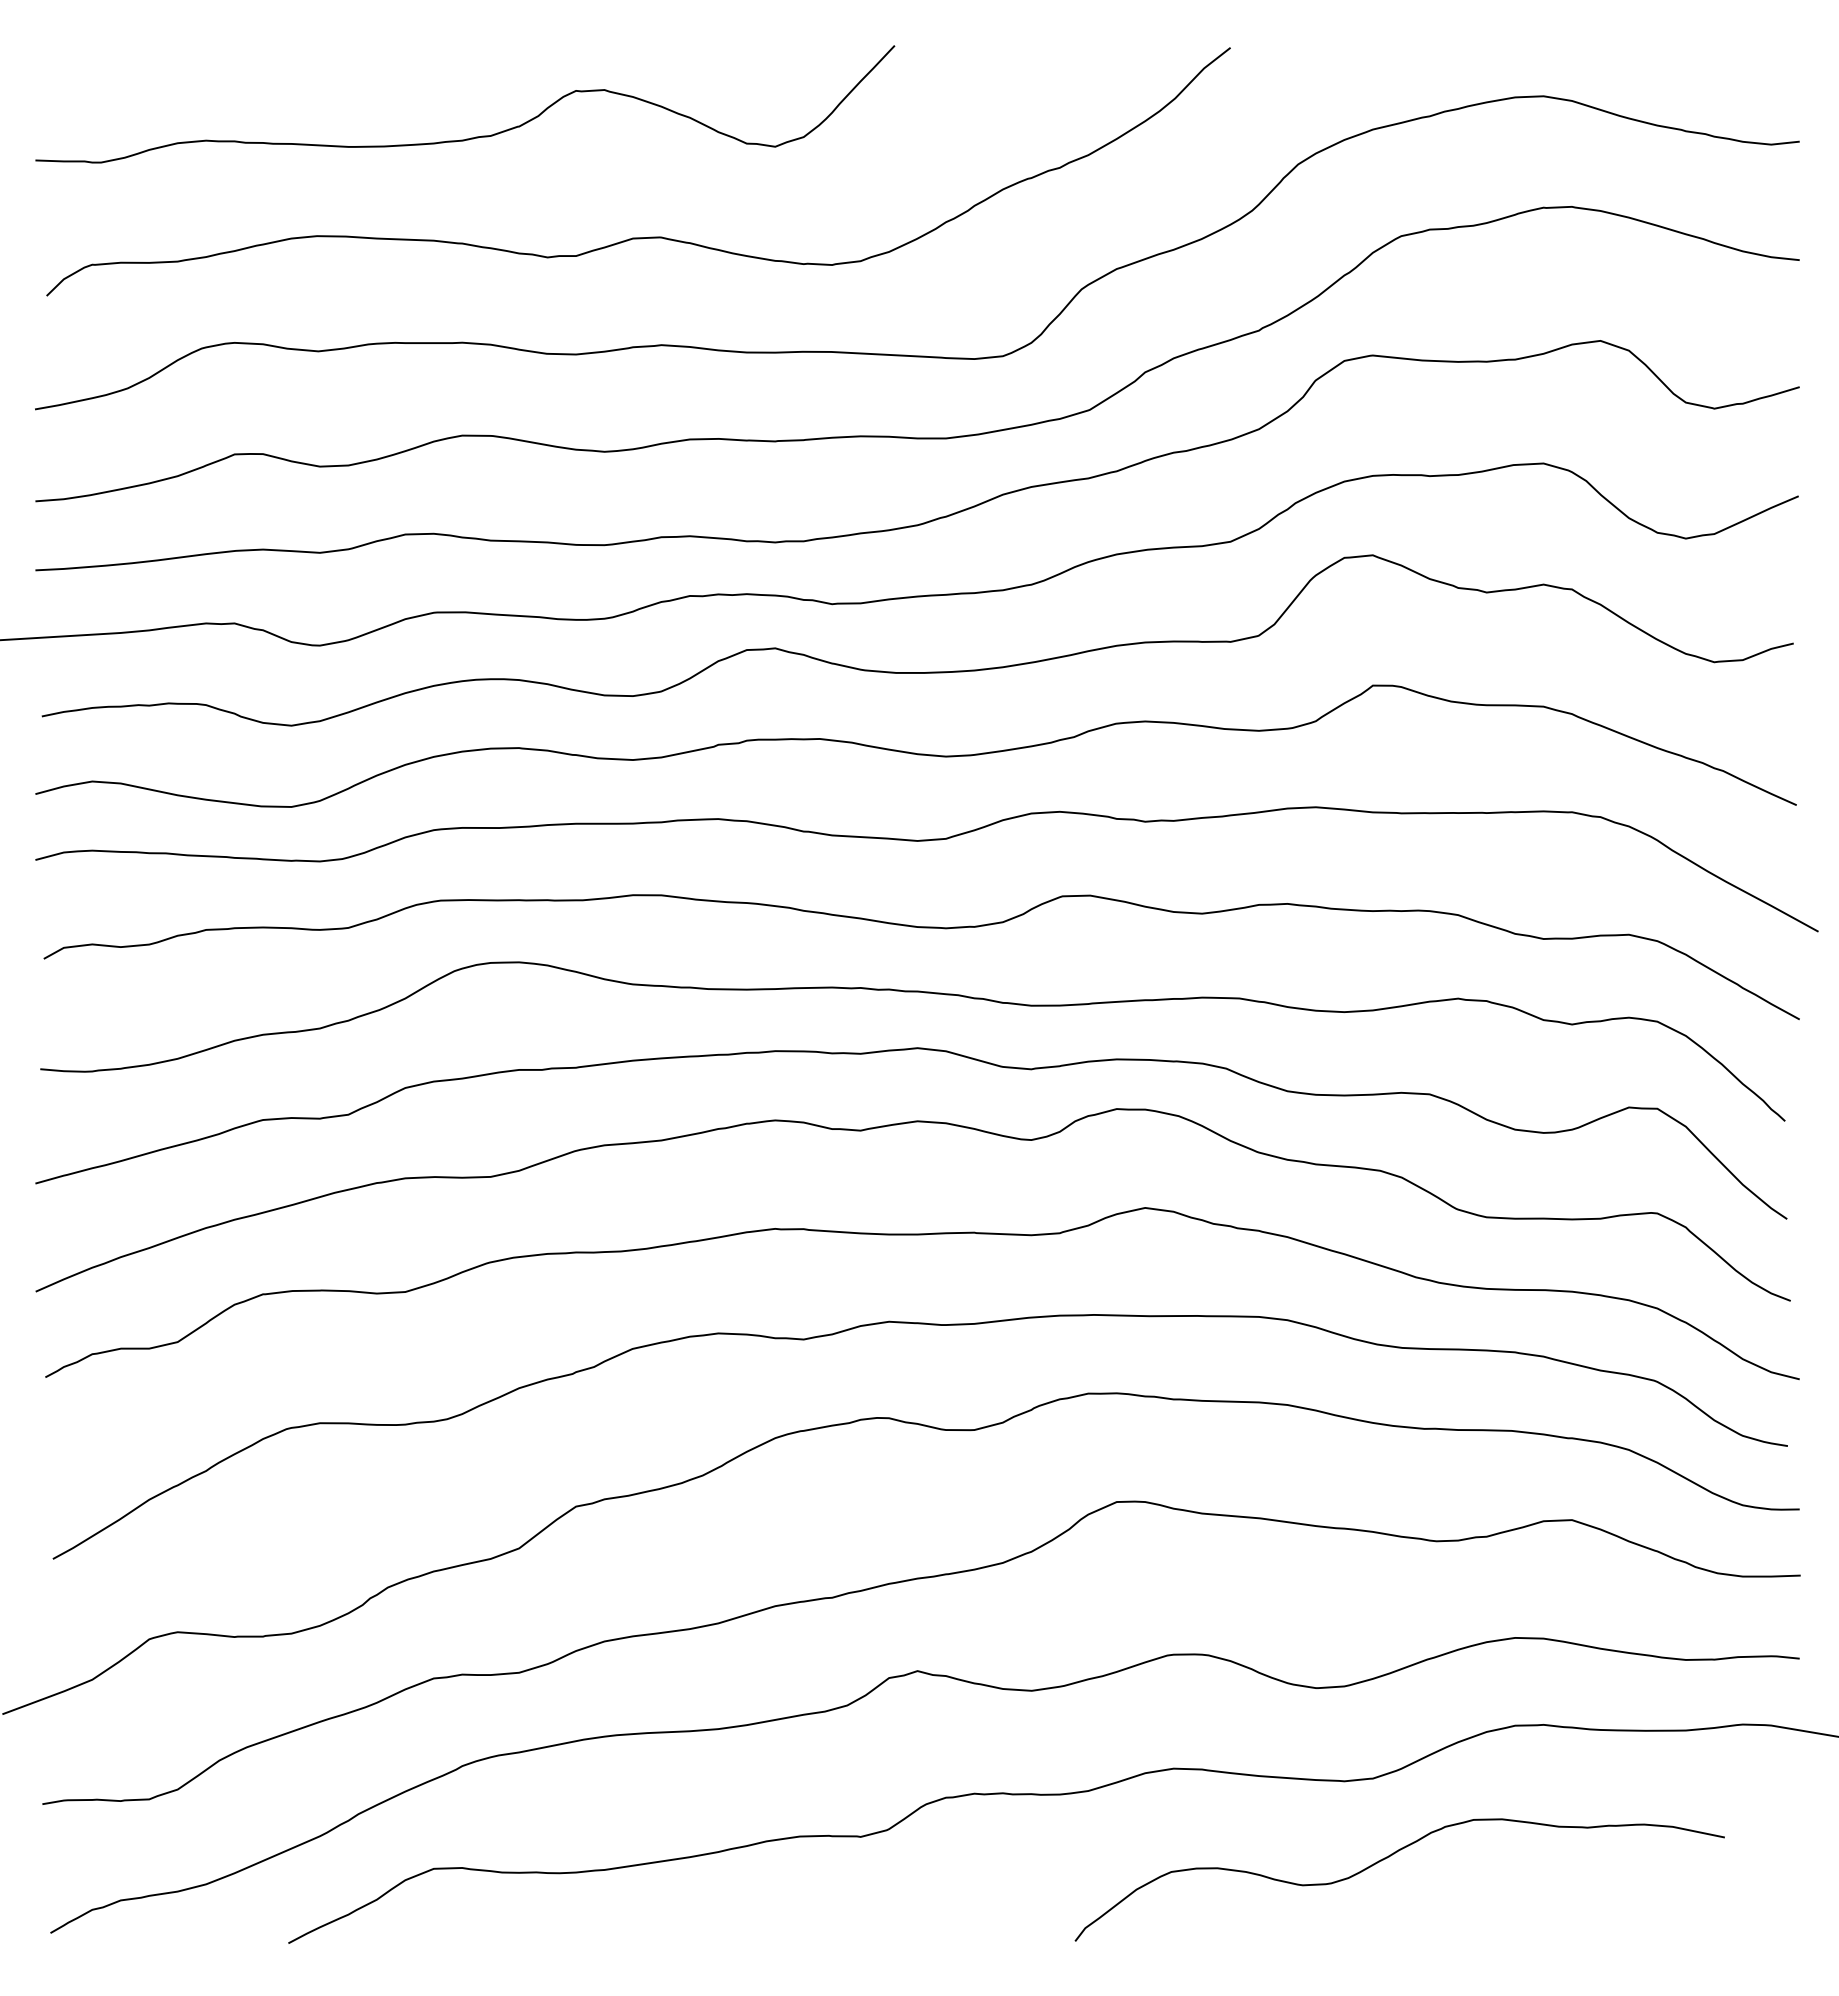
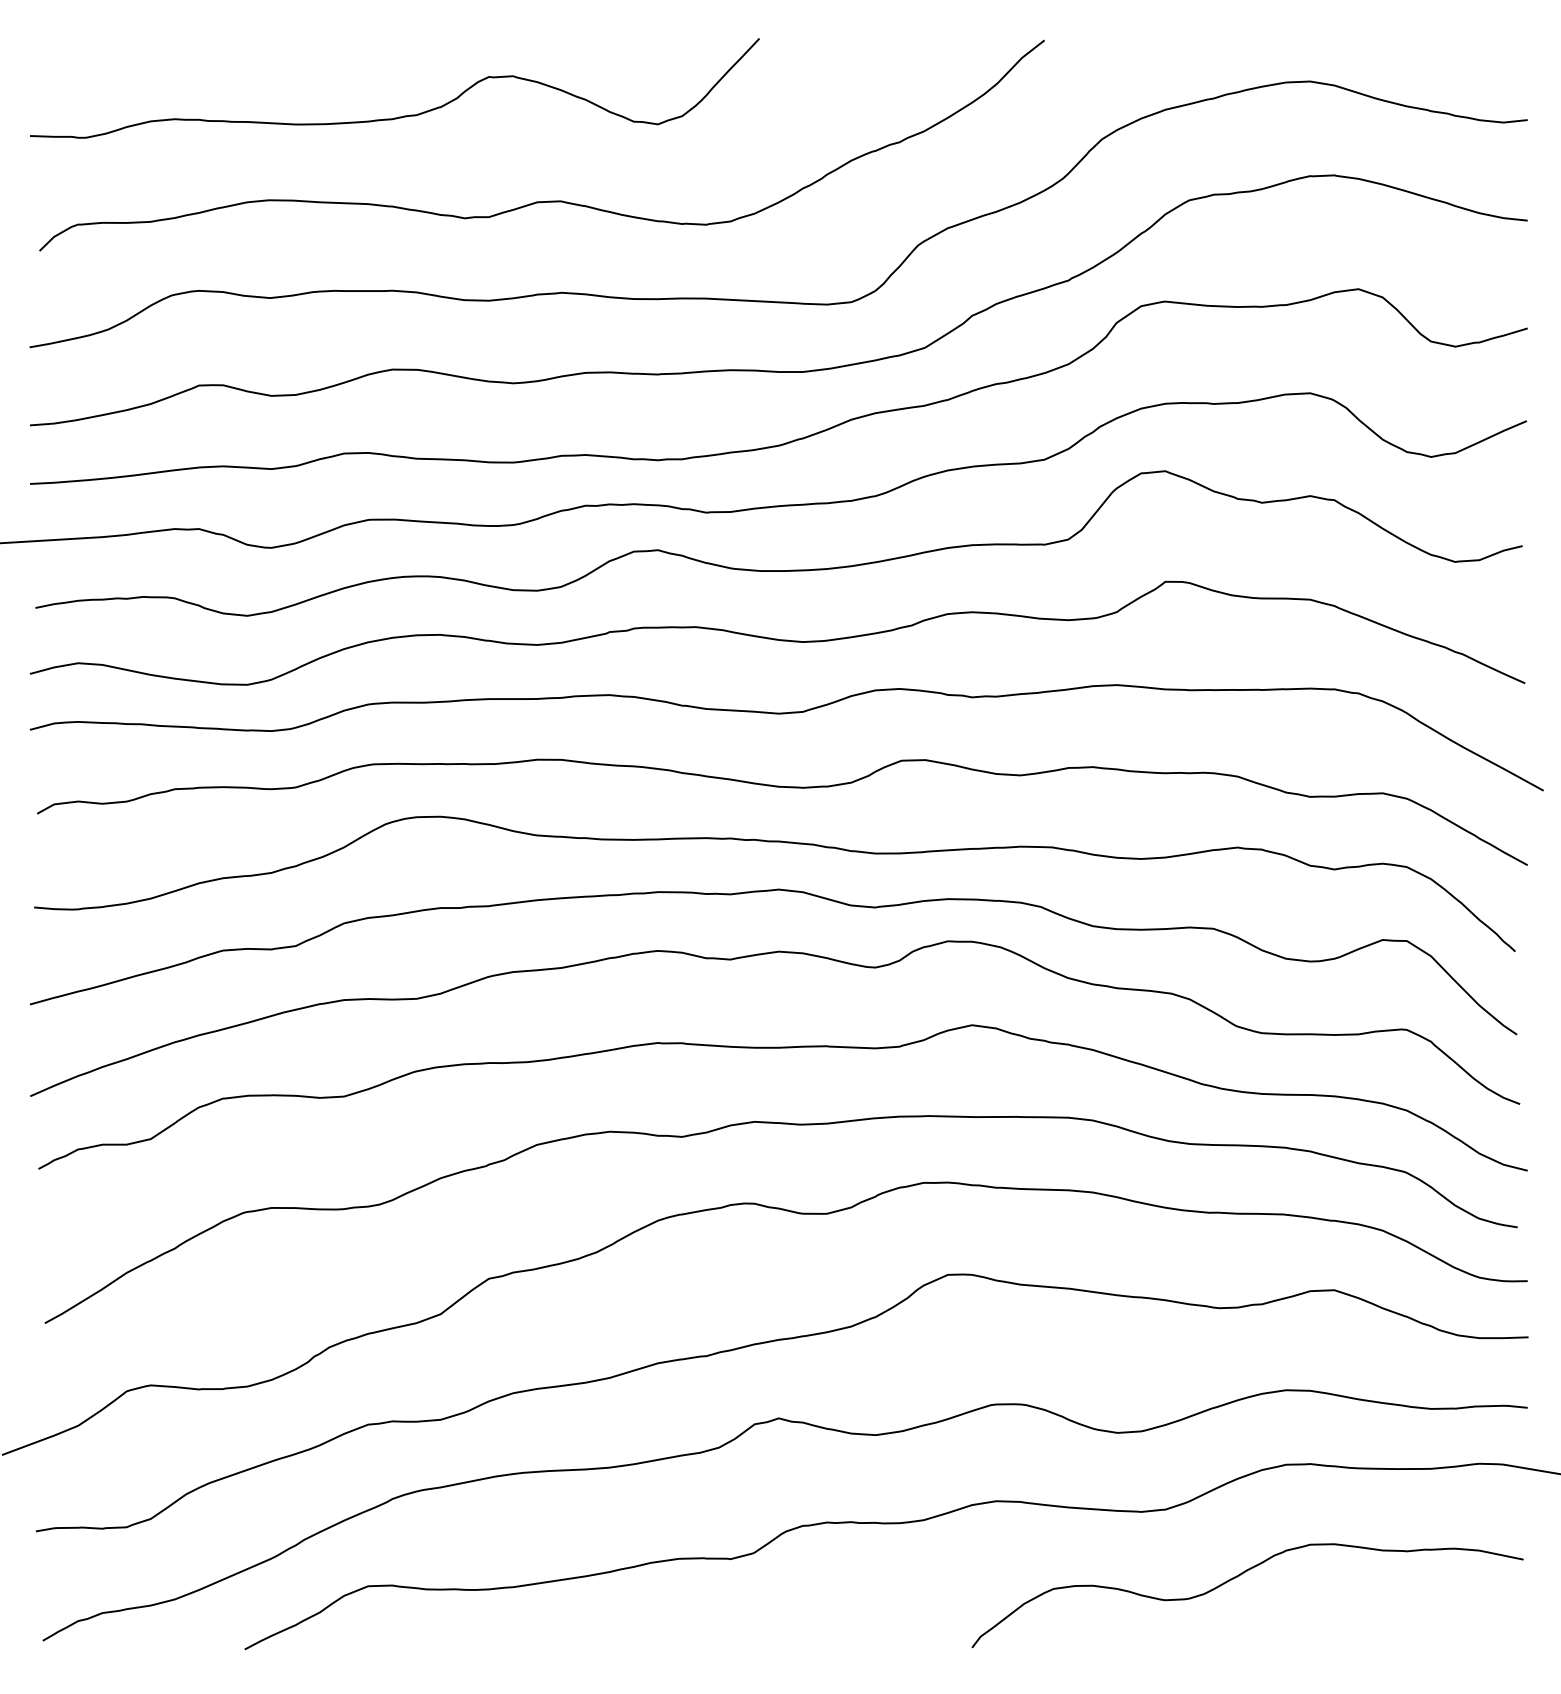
curve: (1389, 1857) -> (1238, 1576), moved

